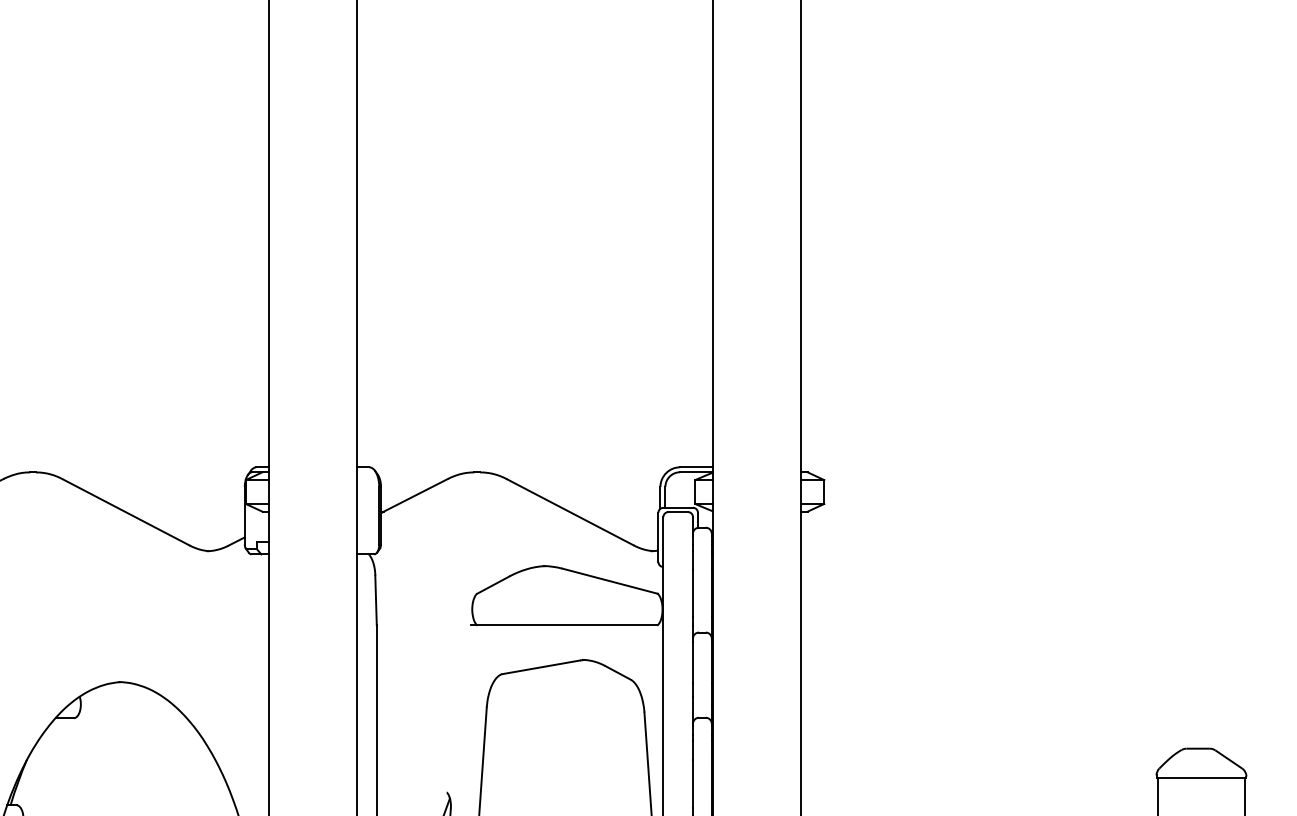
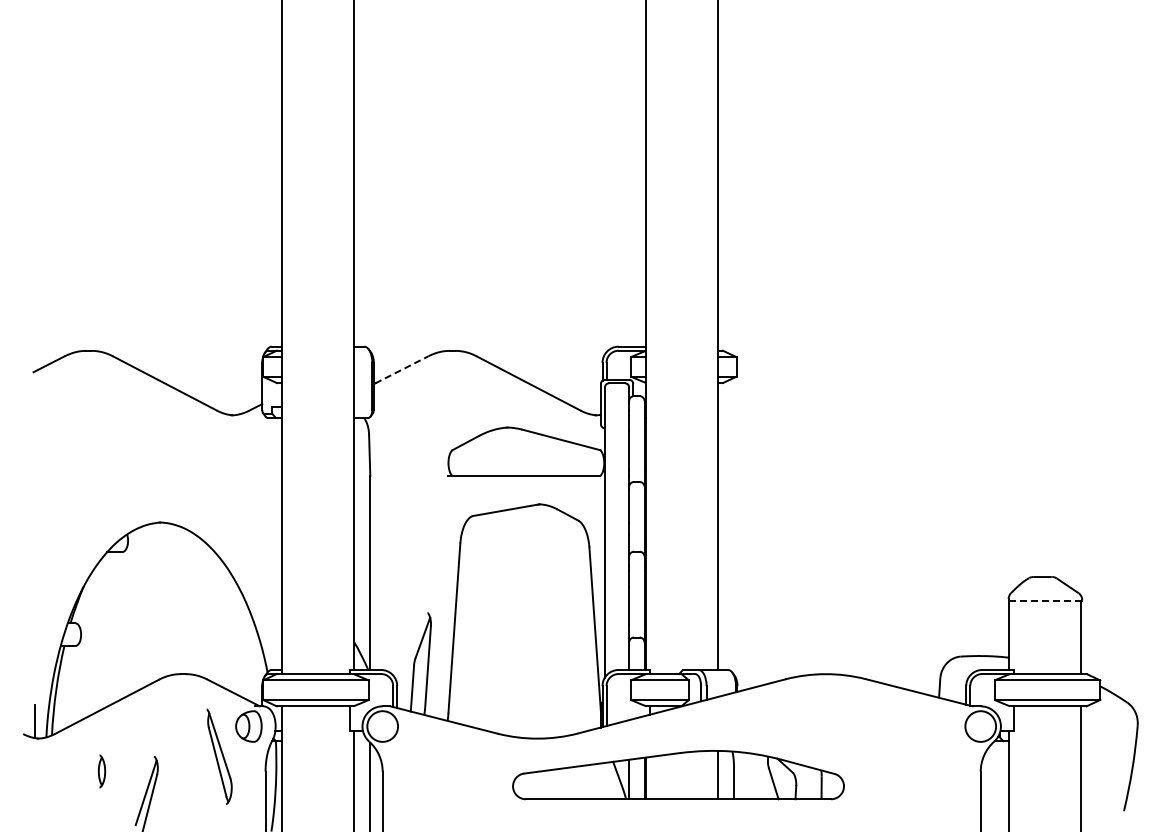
line: (414, 495) -> (401, 369), solid -> dashed
line: (1201, 778) -> (1045, 601), solid -> dashed

